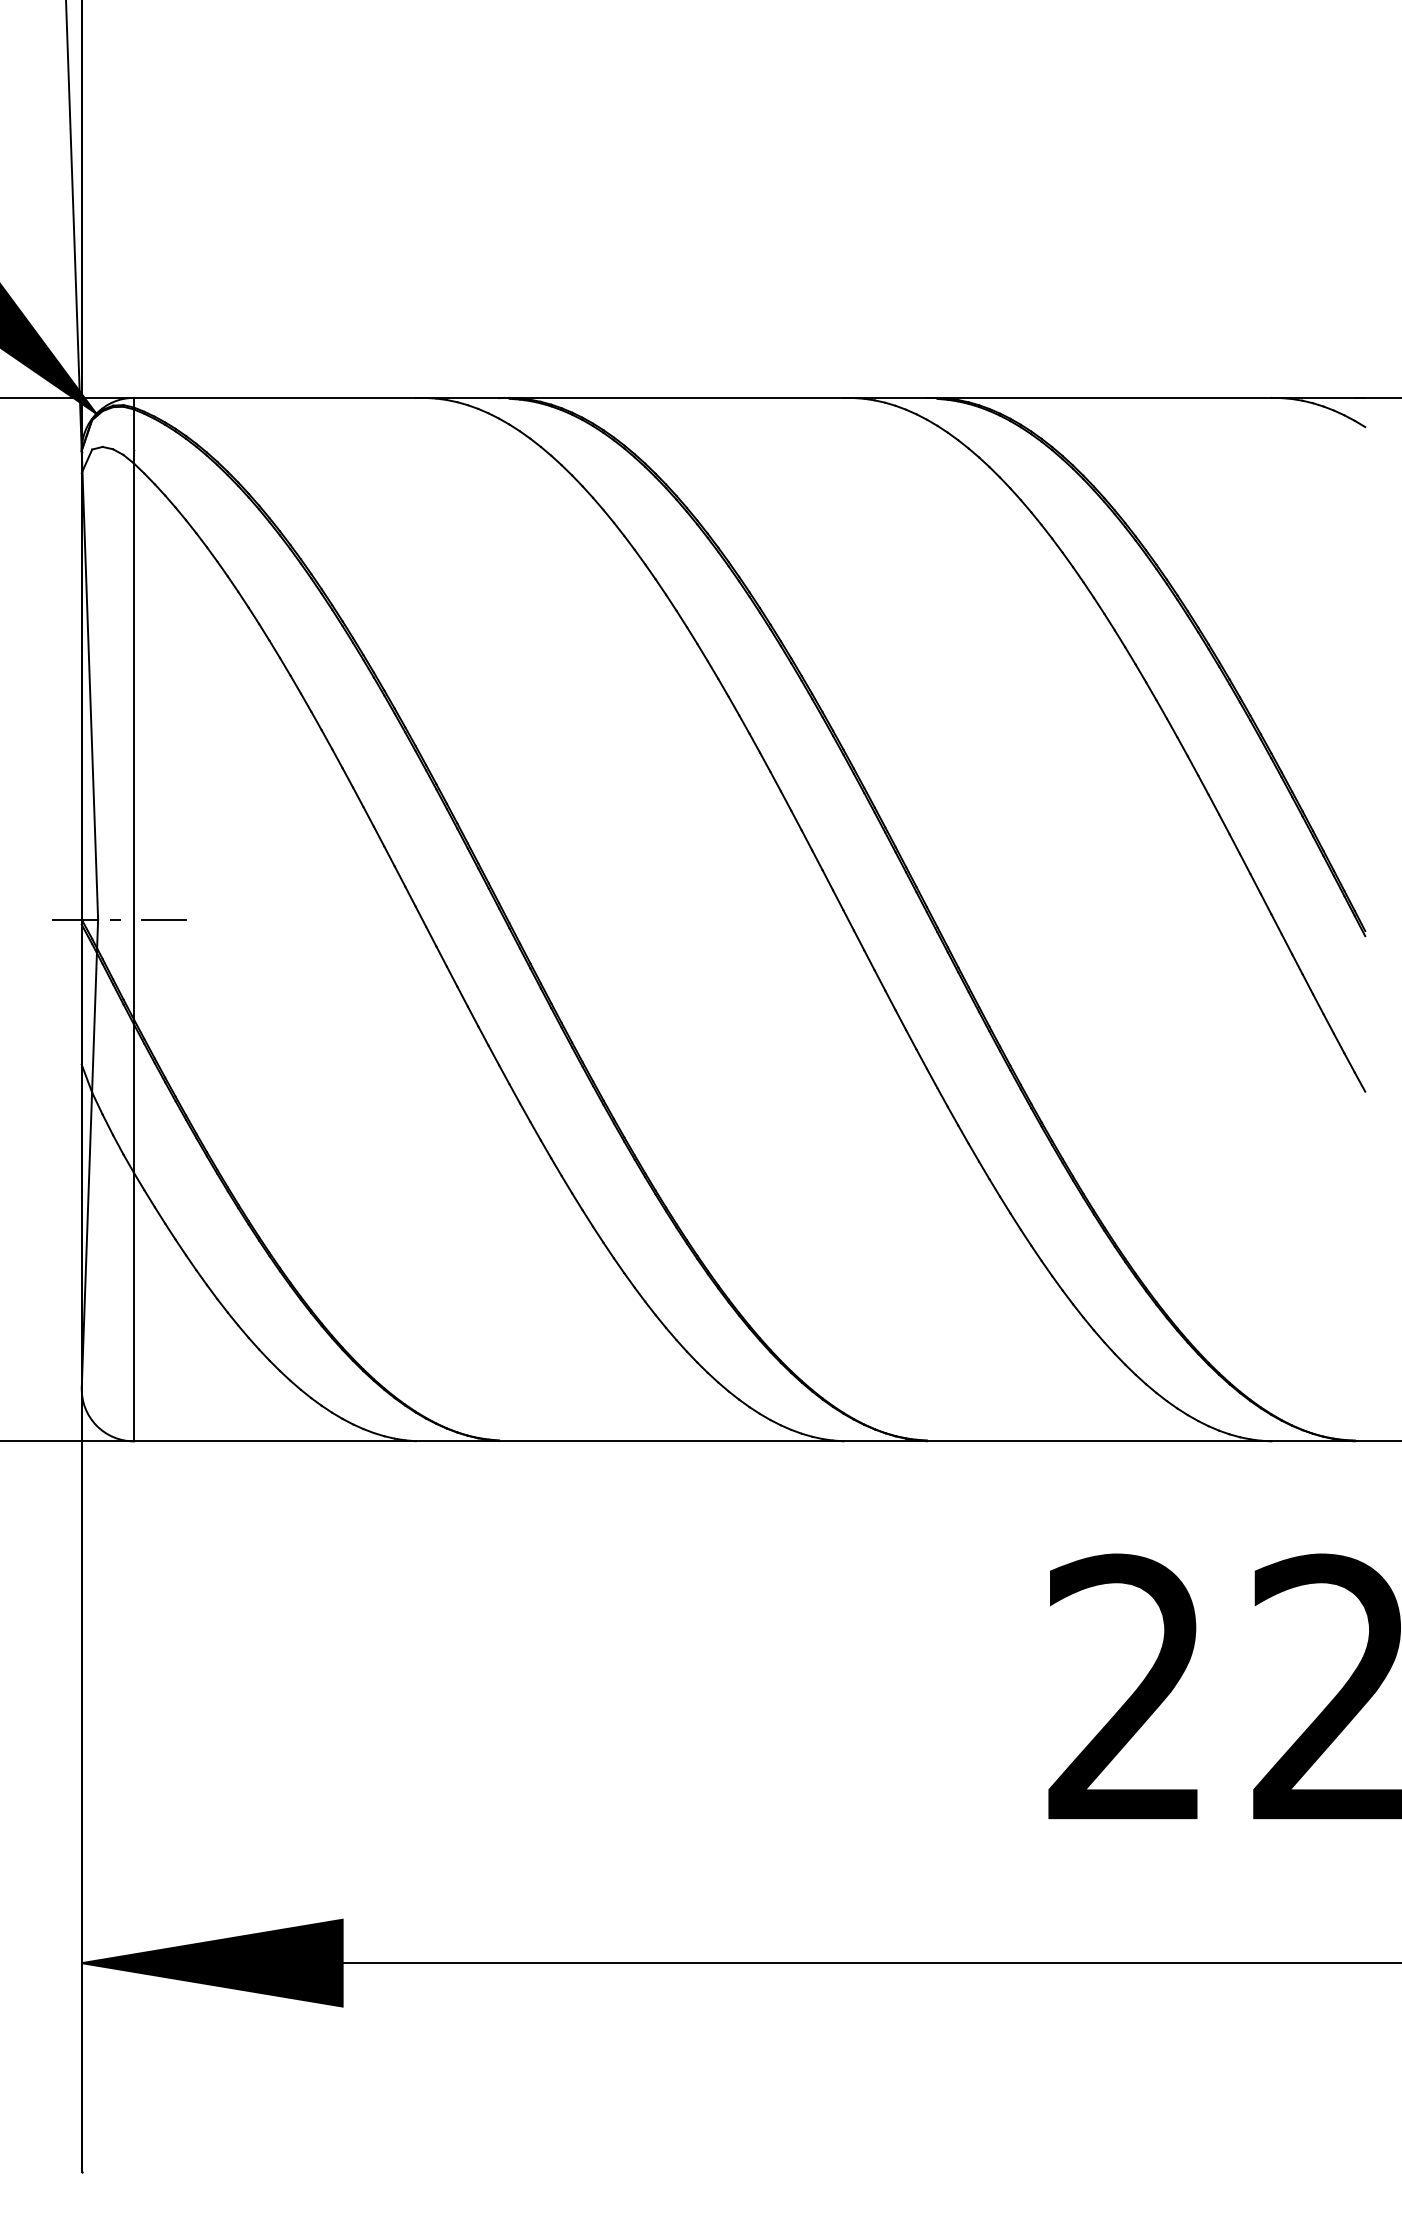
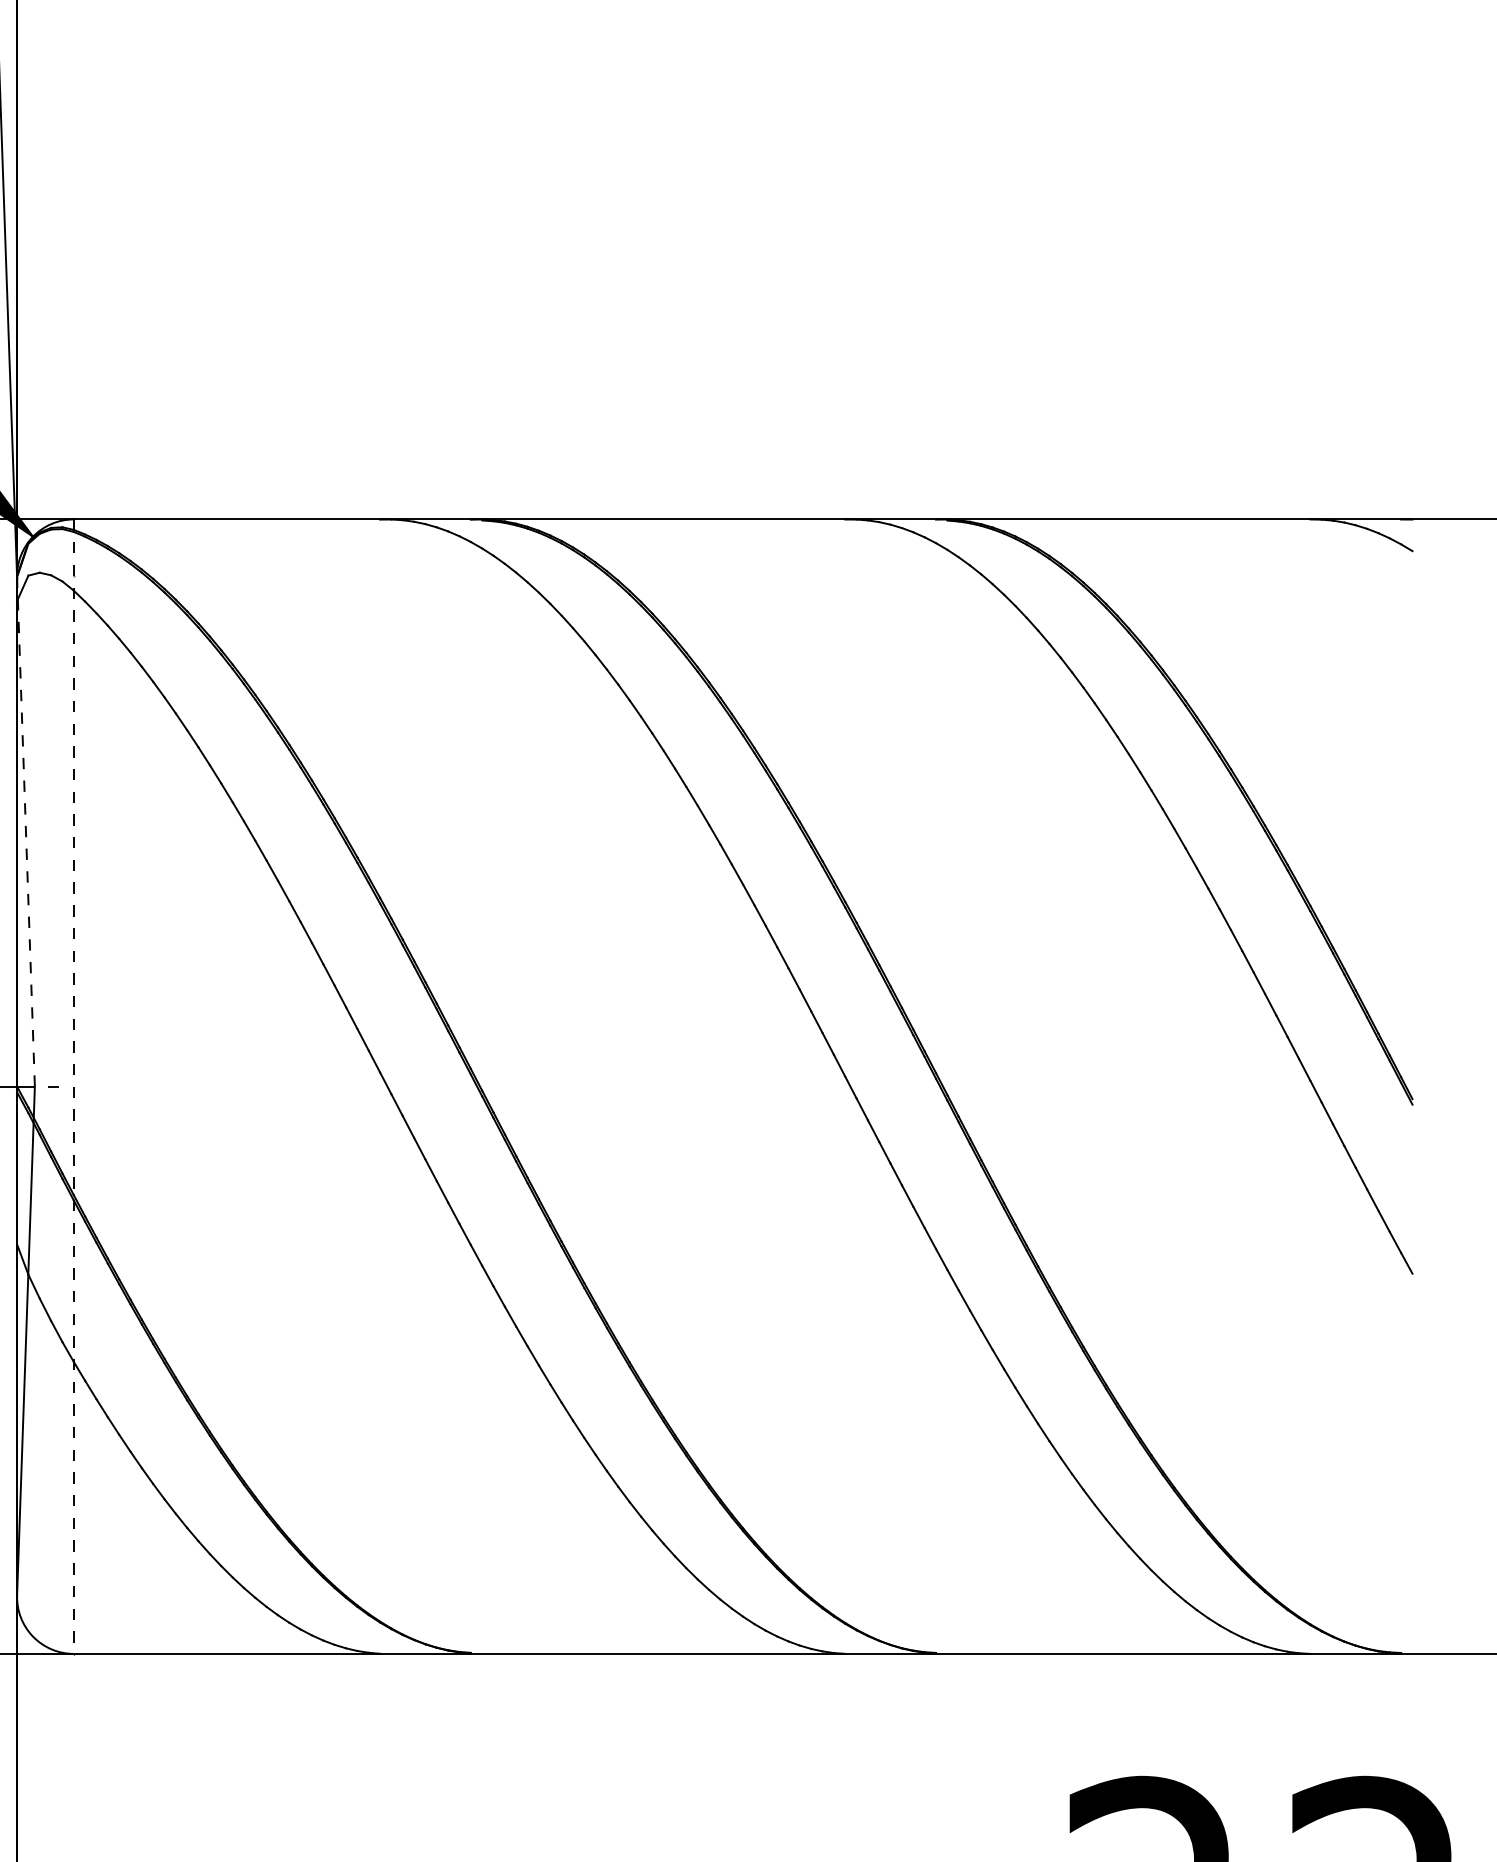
line: (89, 685) -> (25, 832), solid -> dashed
line: (133, 919) -> (73, 1086), solid -> dashed
line: (163, 919) -> (105, 1086), removed

